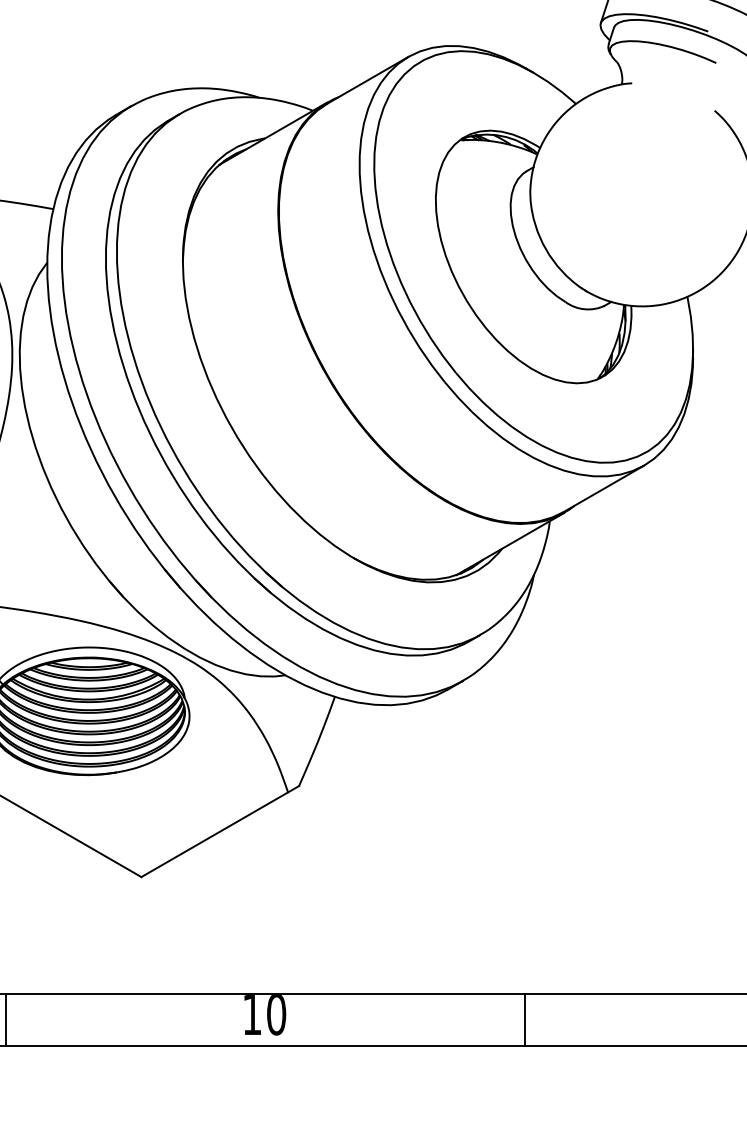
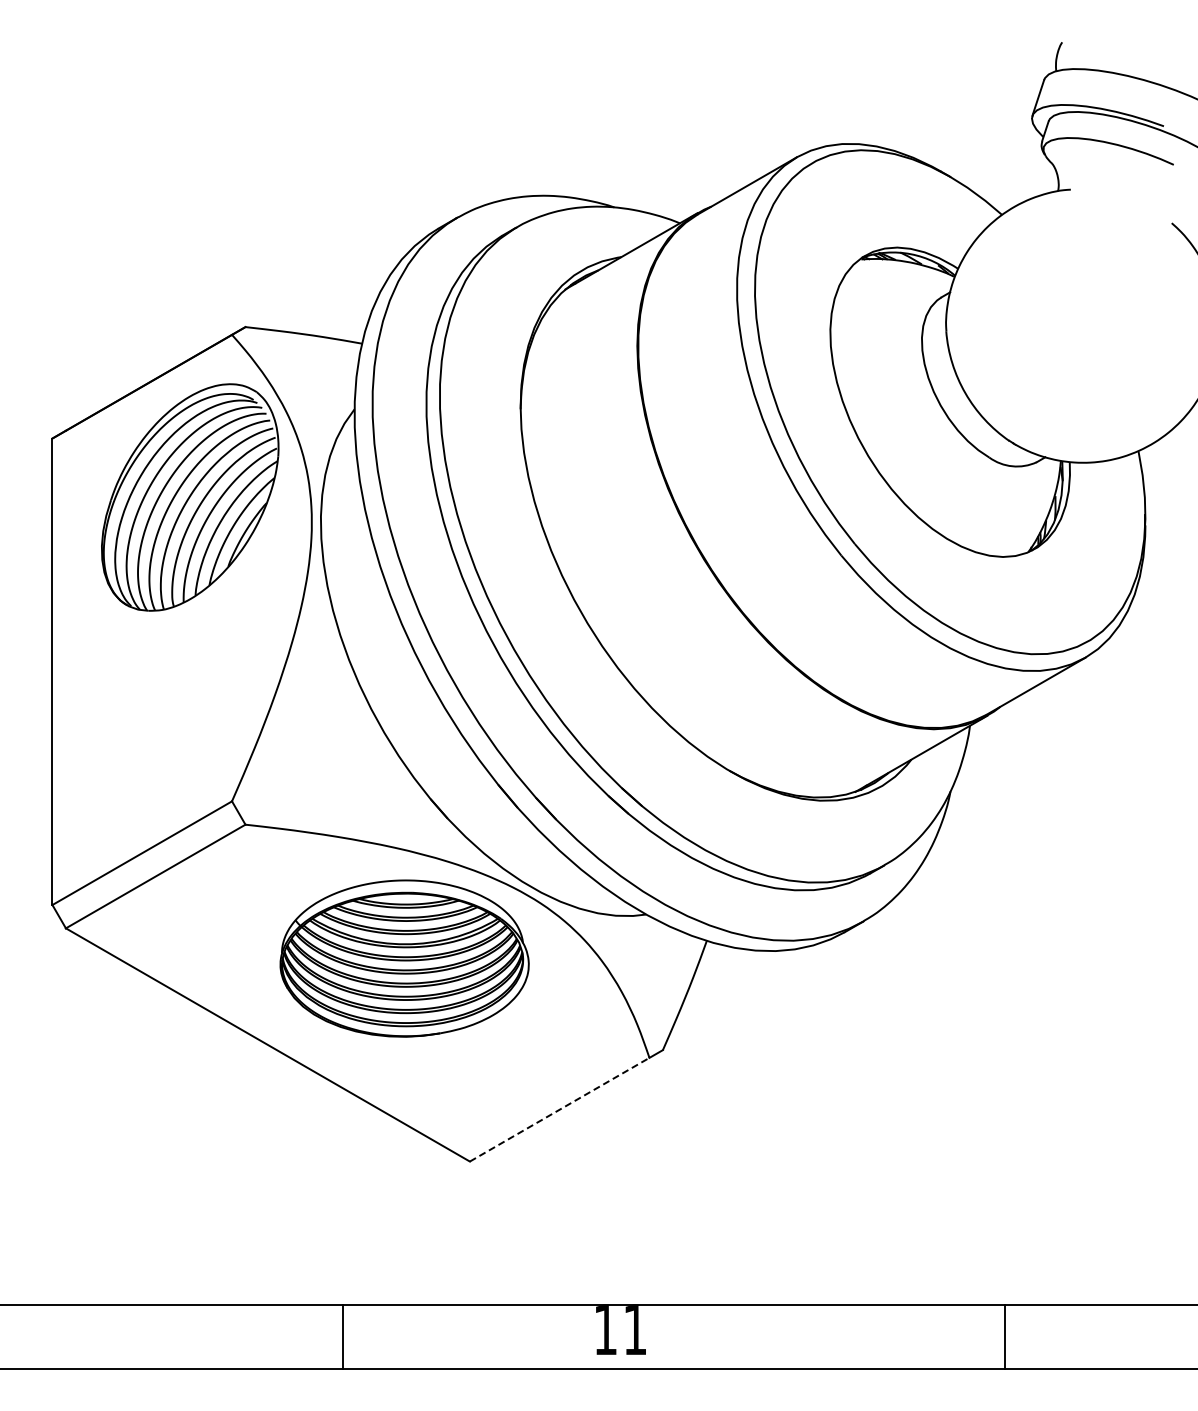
line: (214, 834) -> (559, 1109), solid -> dashed
text: (276, 1014) -> (635, 1329), 10 -> 11
line: (6, 1019) -> (343, 1336), moved
line: (524, 1019) -> (1005, 1336), moved

